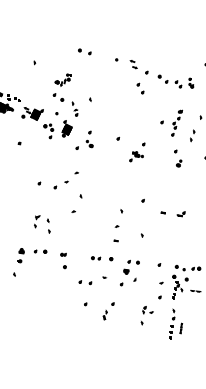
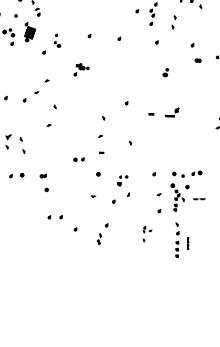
part: (89, 139) -> (56, 40), size x0.7
part: (136, 156) -> (81, 69), moved
part: (179, 163) -> (166, 72), moved
part: (180, 214) -> (171, 113), size x1.6
part: (96, 258) -> (79, 159), moved
part: (131, 266) -> (122, 179), size x0.6
part: (85, 282) -> (55, 217), moved
part: (146, 315) -> (146, 233), size x0.7

